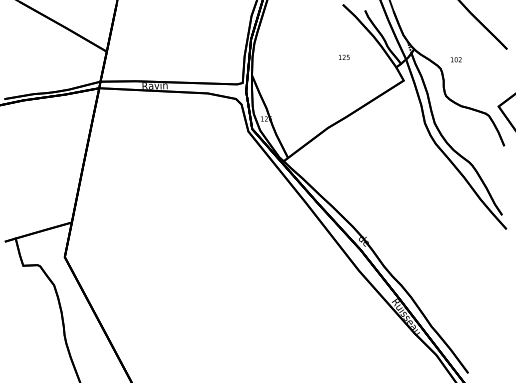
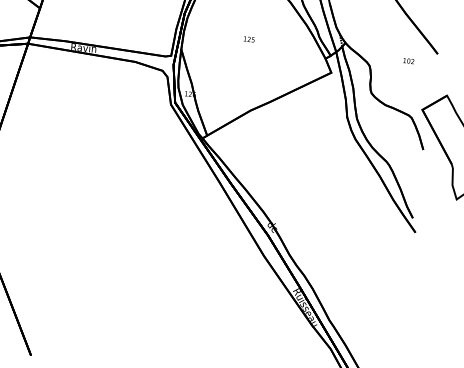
text: (344, 56) -> (249, 38), moved
text: (456, 59) -> (409, 60), moved

